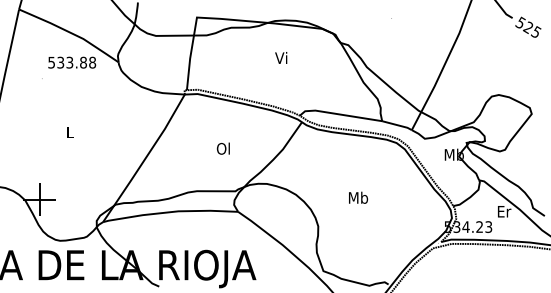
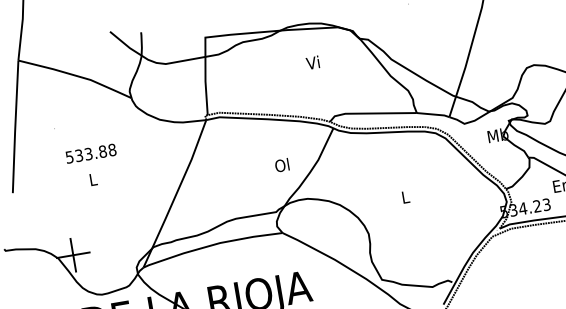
text: (281, 57) -> (313, 62), moved
text: (72, 62) -> (91, 153), moved
text: (222, 148) -> (281, 165), moved
text: (358, 197) -> (405, 196), Mb -> L

